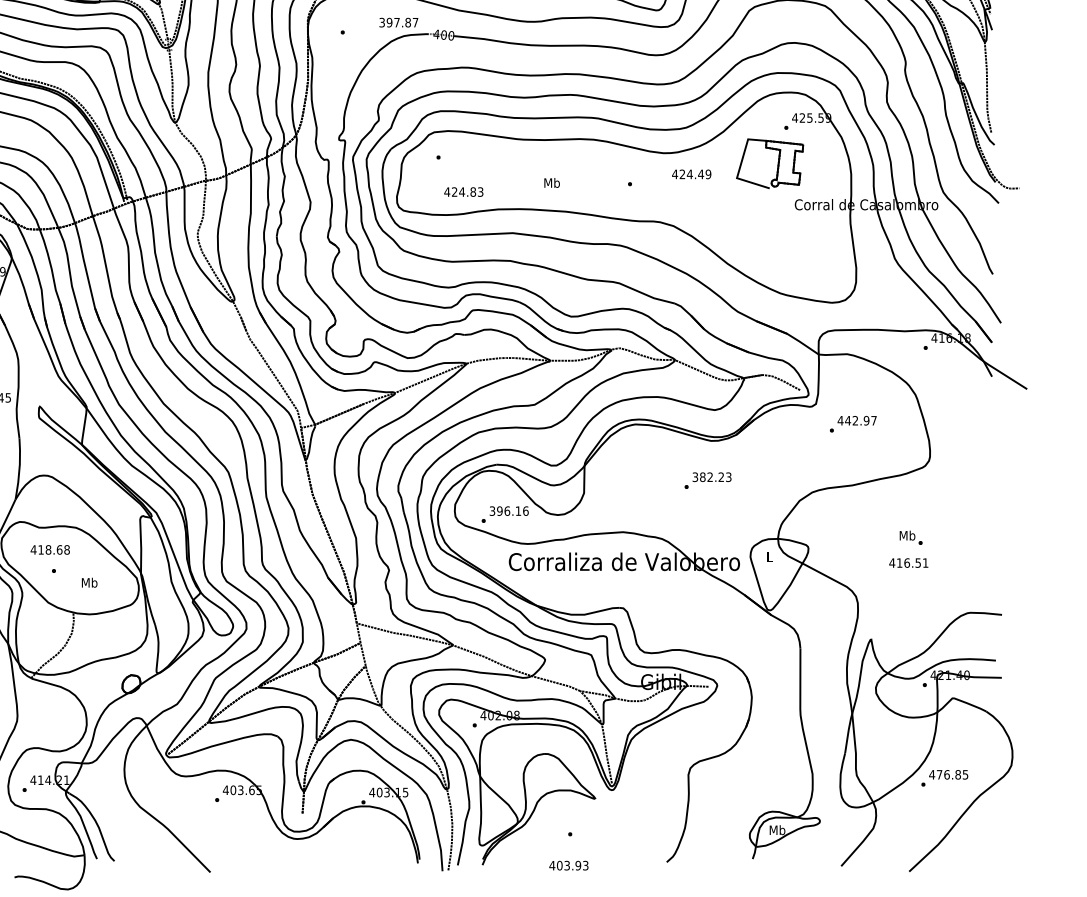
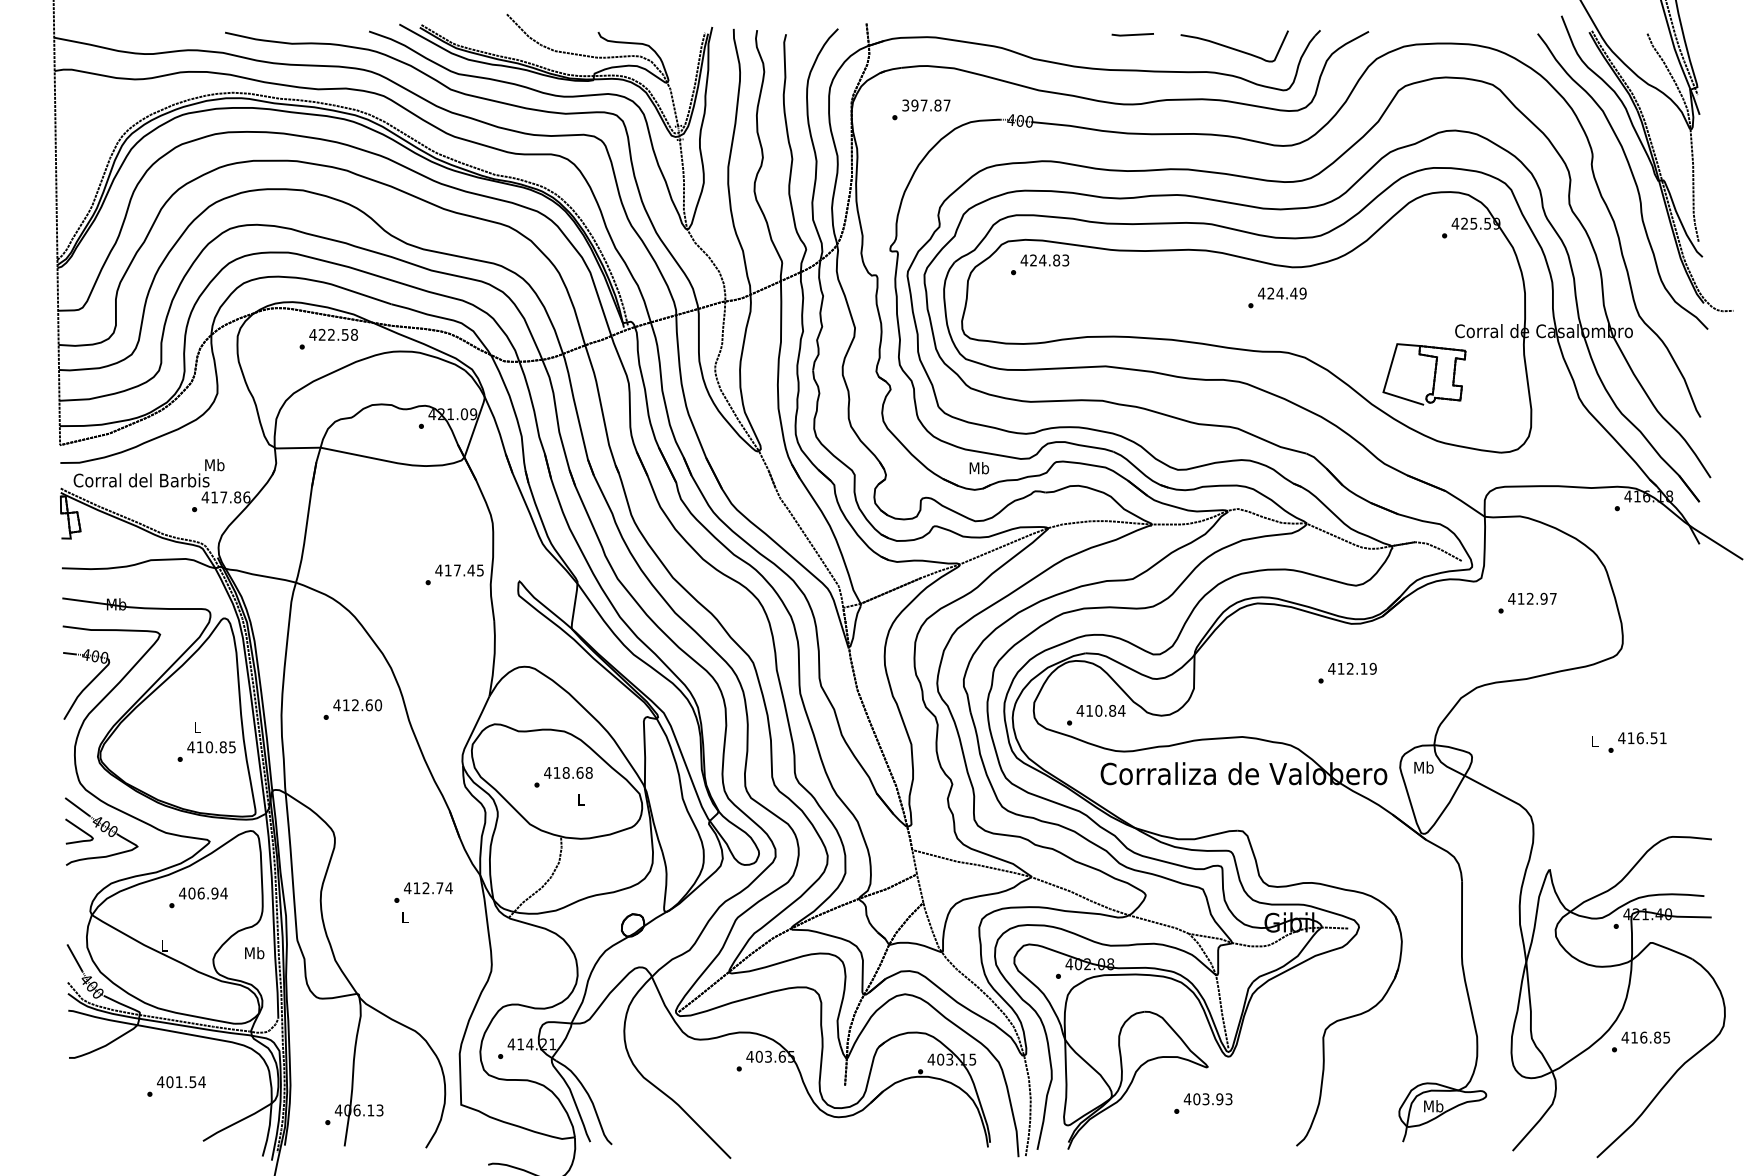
text: (398, 22) -> (926, 105), moved
part: (777, 166) -> (1433, 377), moved
text: (691, 174) -> (1282, 293), moved
text: (552, 183) -> (979, 468), moved
text: (463, 192) -> (1044, 260), moved
text: (847, 420) -> (1520, 598), 442.97 -> 412.97
text: (712, 476) -> (1352, 668), 382.23 -> 412.19
text: (508, 510) -> (1100, 710), 396.16 -> 410.84
text: (907, 535) -> (1594, 741), Mb -> L
text: (50, 549) -> (568, 772), moved
text: (769, 556) -> (1423, 767), L -> Mb
text: (908, 563) -> (1642, 738), moved
text: (89, 582) -> (580, 799), Mb -> L
text: (939, 774) -> (1634, 1037), 476.85 -> 416.85
text: (568, 865) -> (1207, 1099), moved

